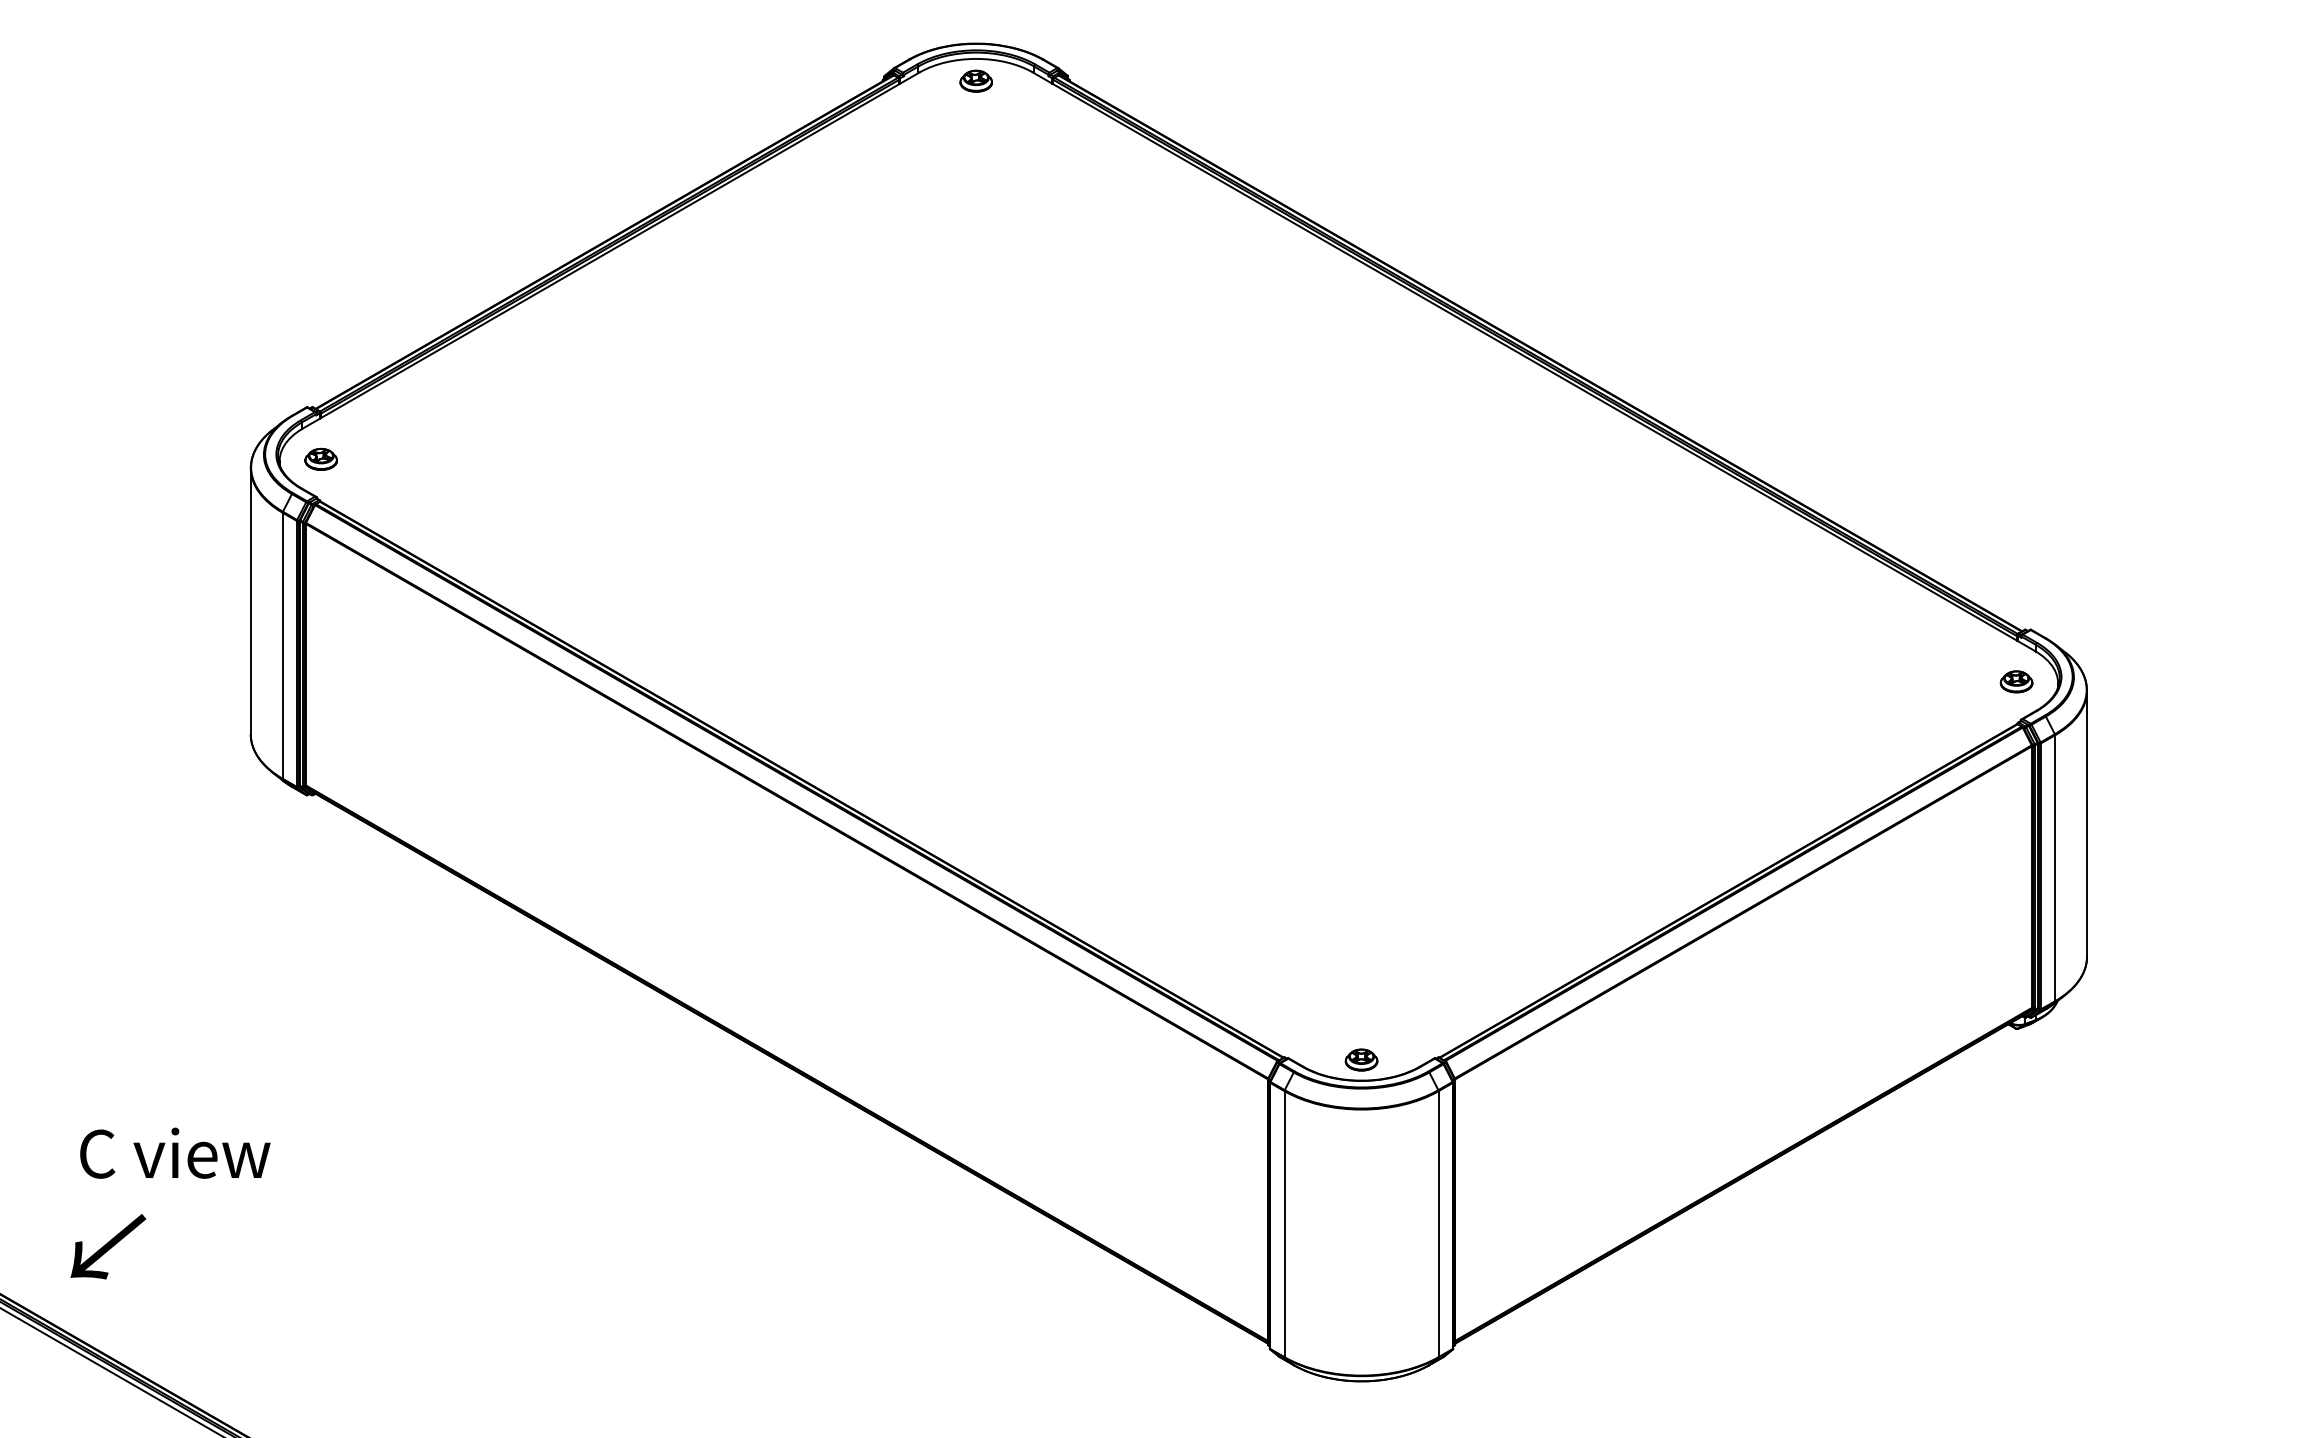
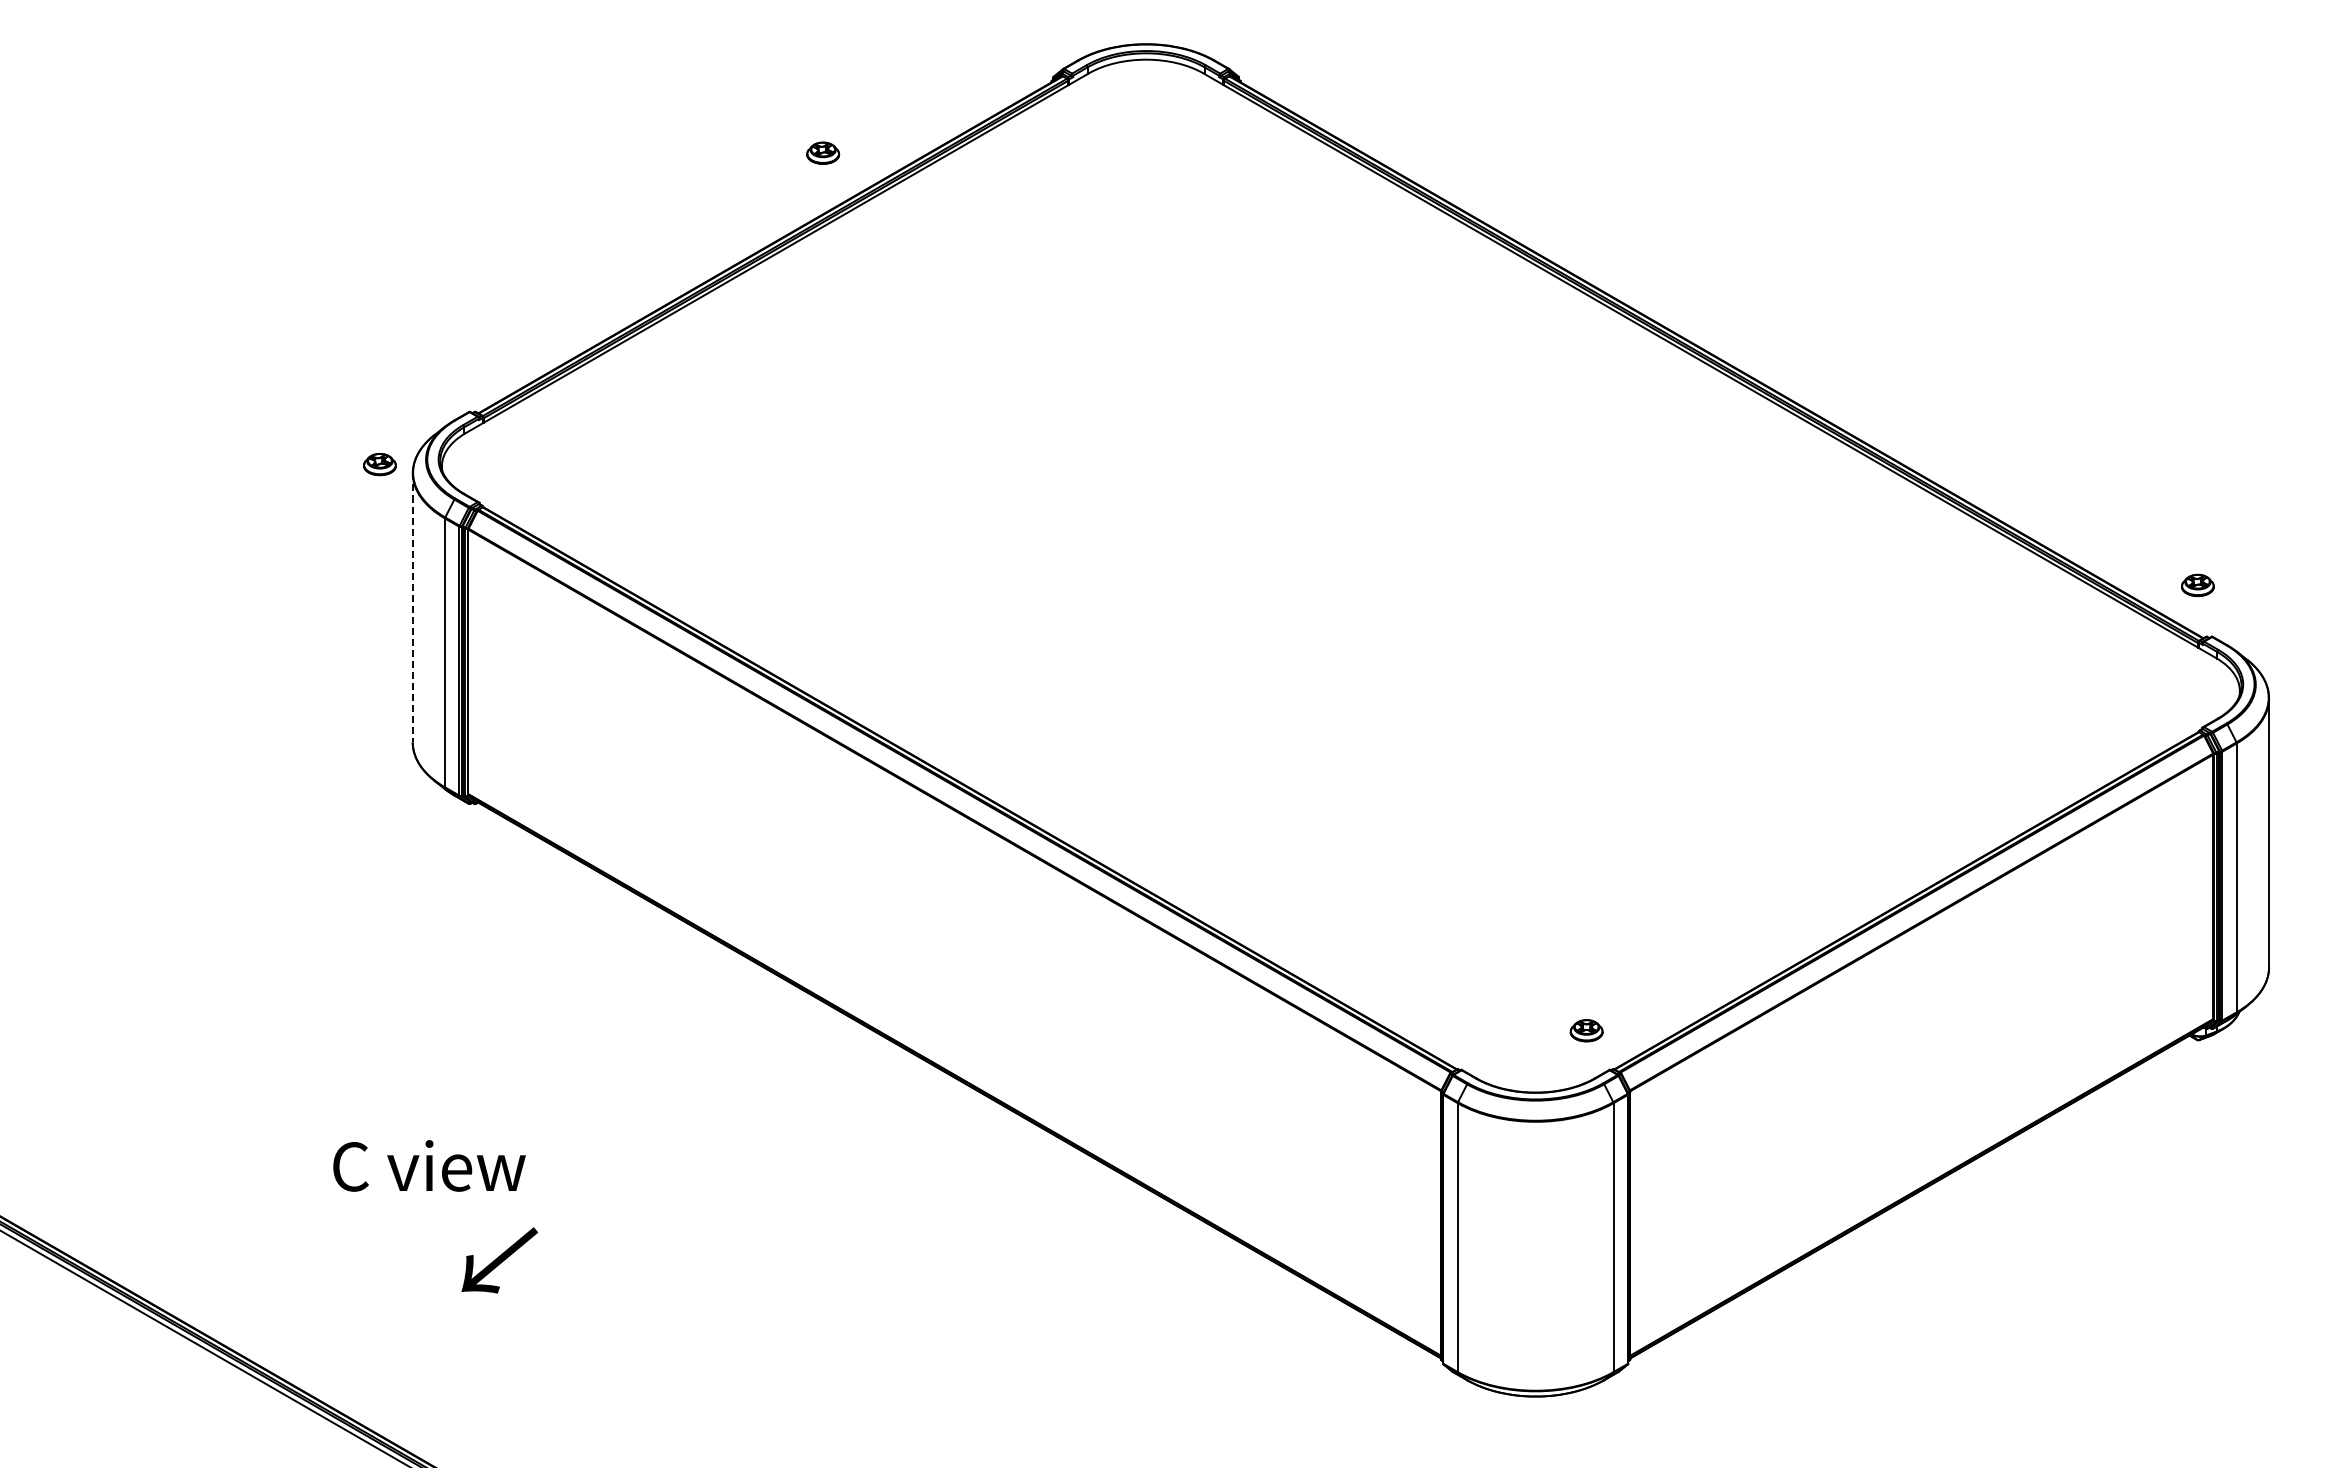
part: (976, 80) -> (823, 152), moved
part: (320, 459) -> (379, 464), moved
line: (250, 601) -> (412, 608), solid -> dashed
part: (2016, 680) -> (2197, 584), moved
part: (1361, 1059) -> (1586, 1030), moved
text: (175, 1152) -> (429, 1165), moved
text: (108, 1246) -> (499, 1260), moved

